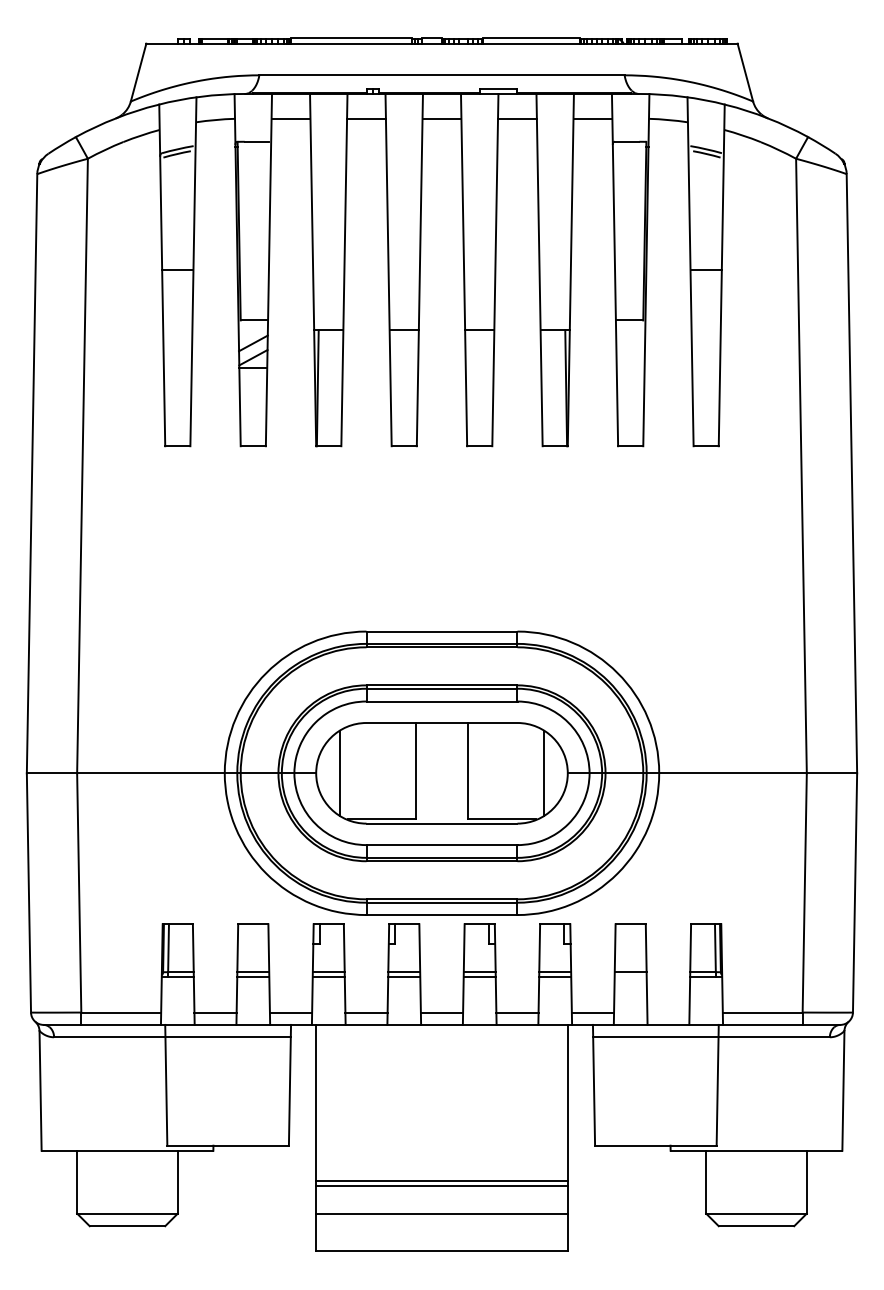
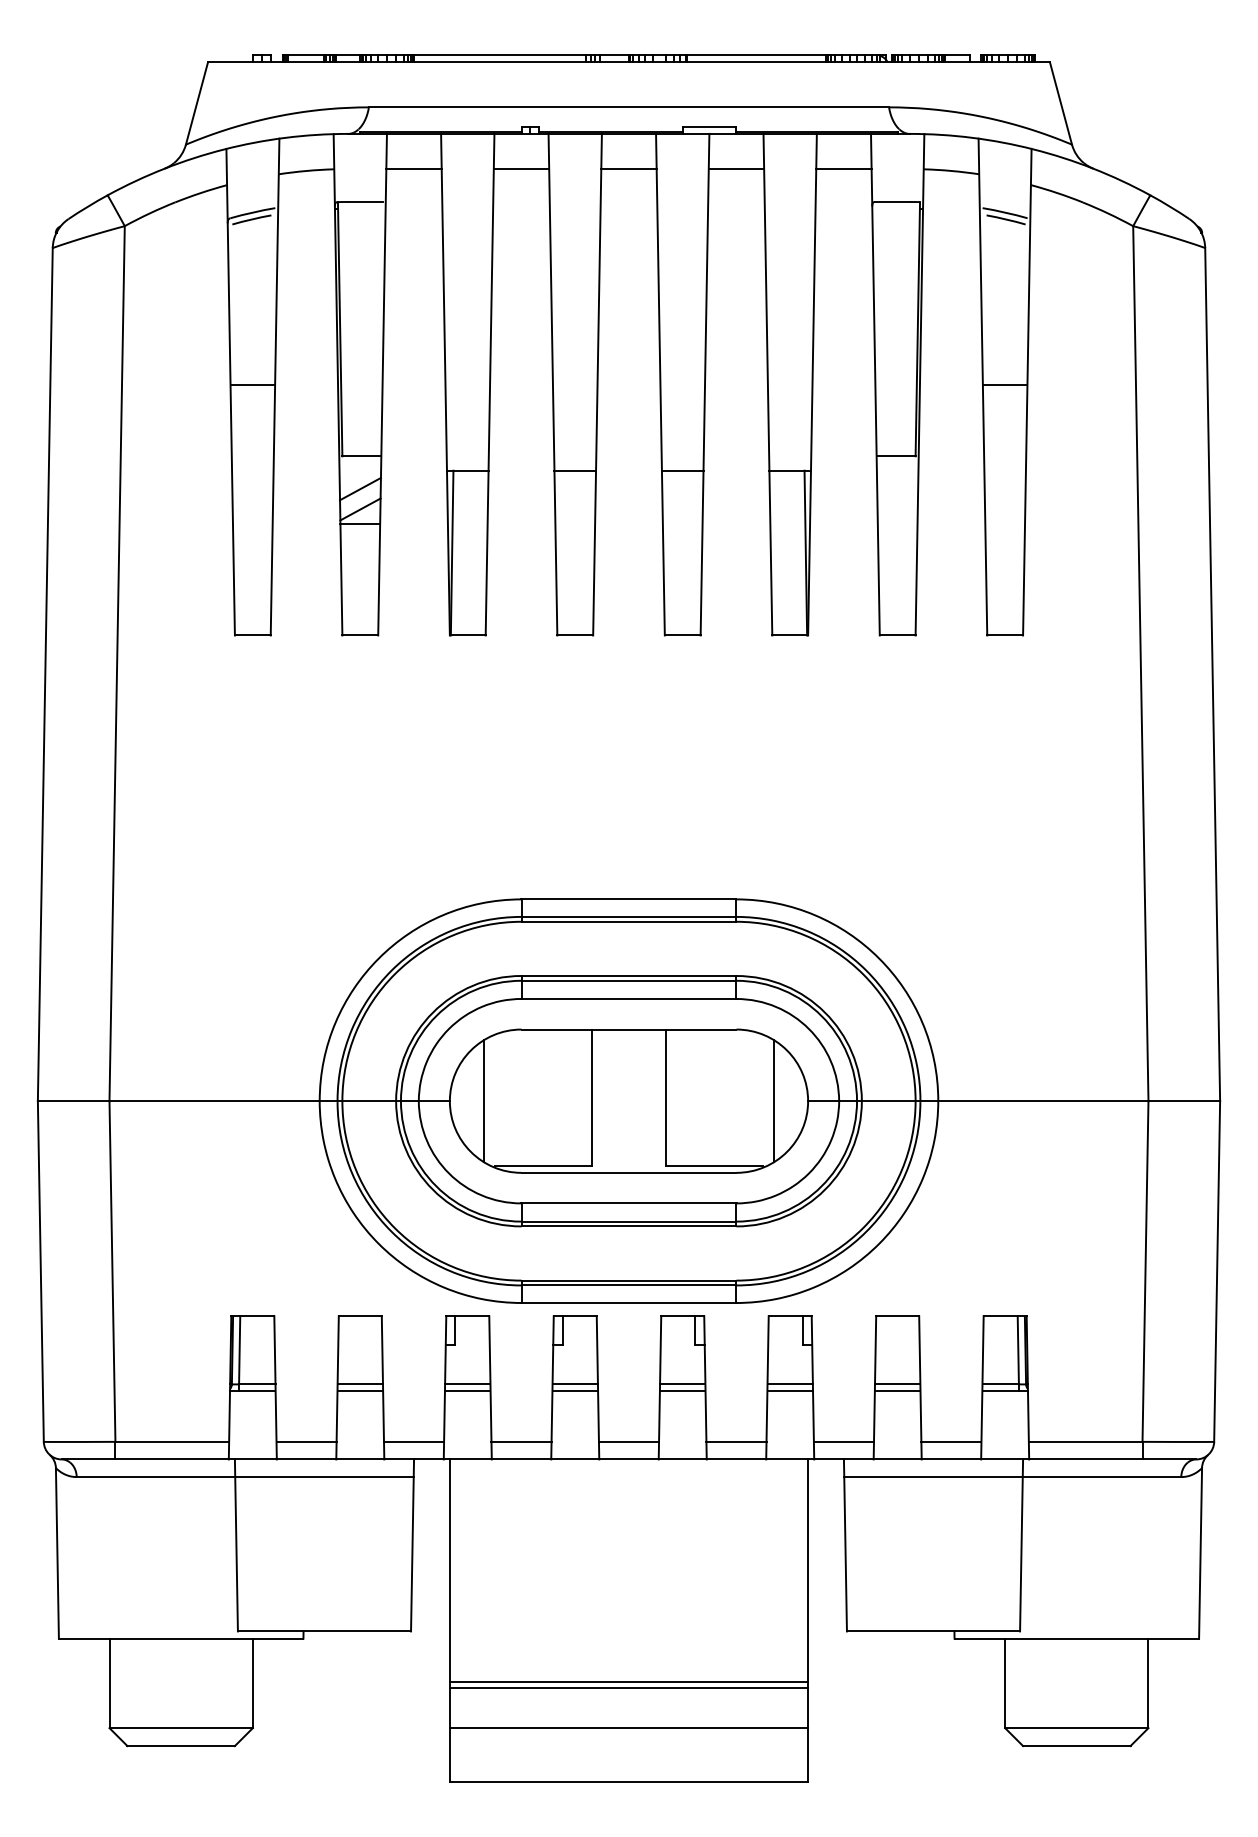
line: (630, 977) -> (897, 1391), added
line: (668, 1012) -> (951, 1441), added

